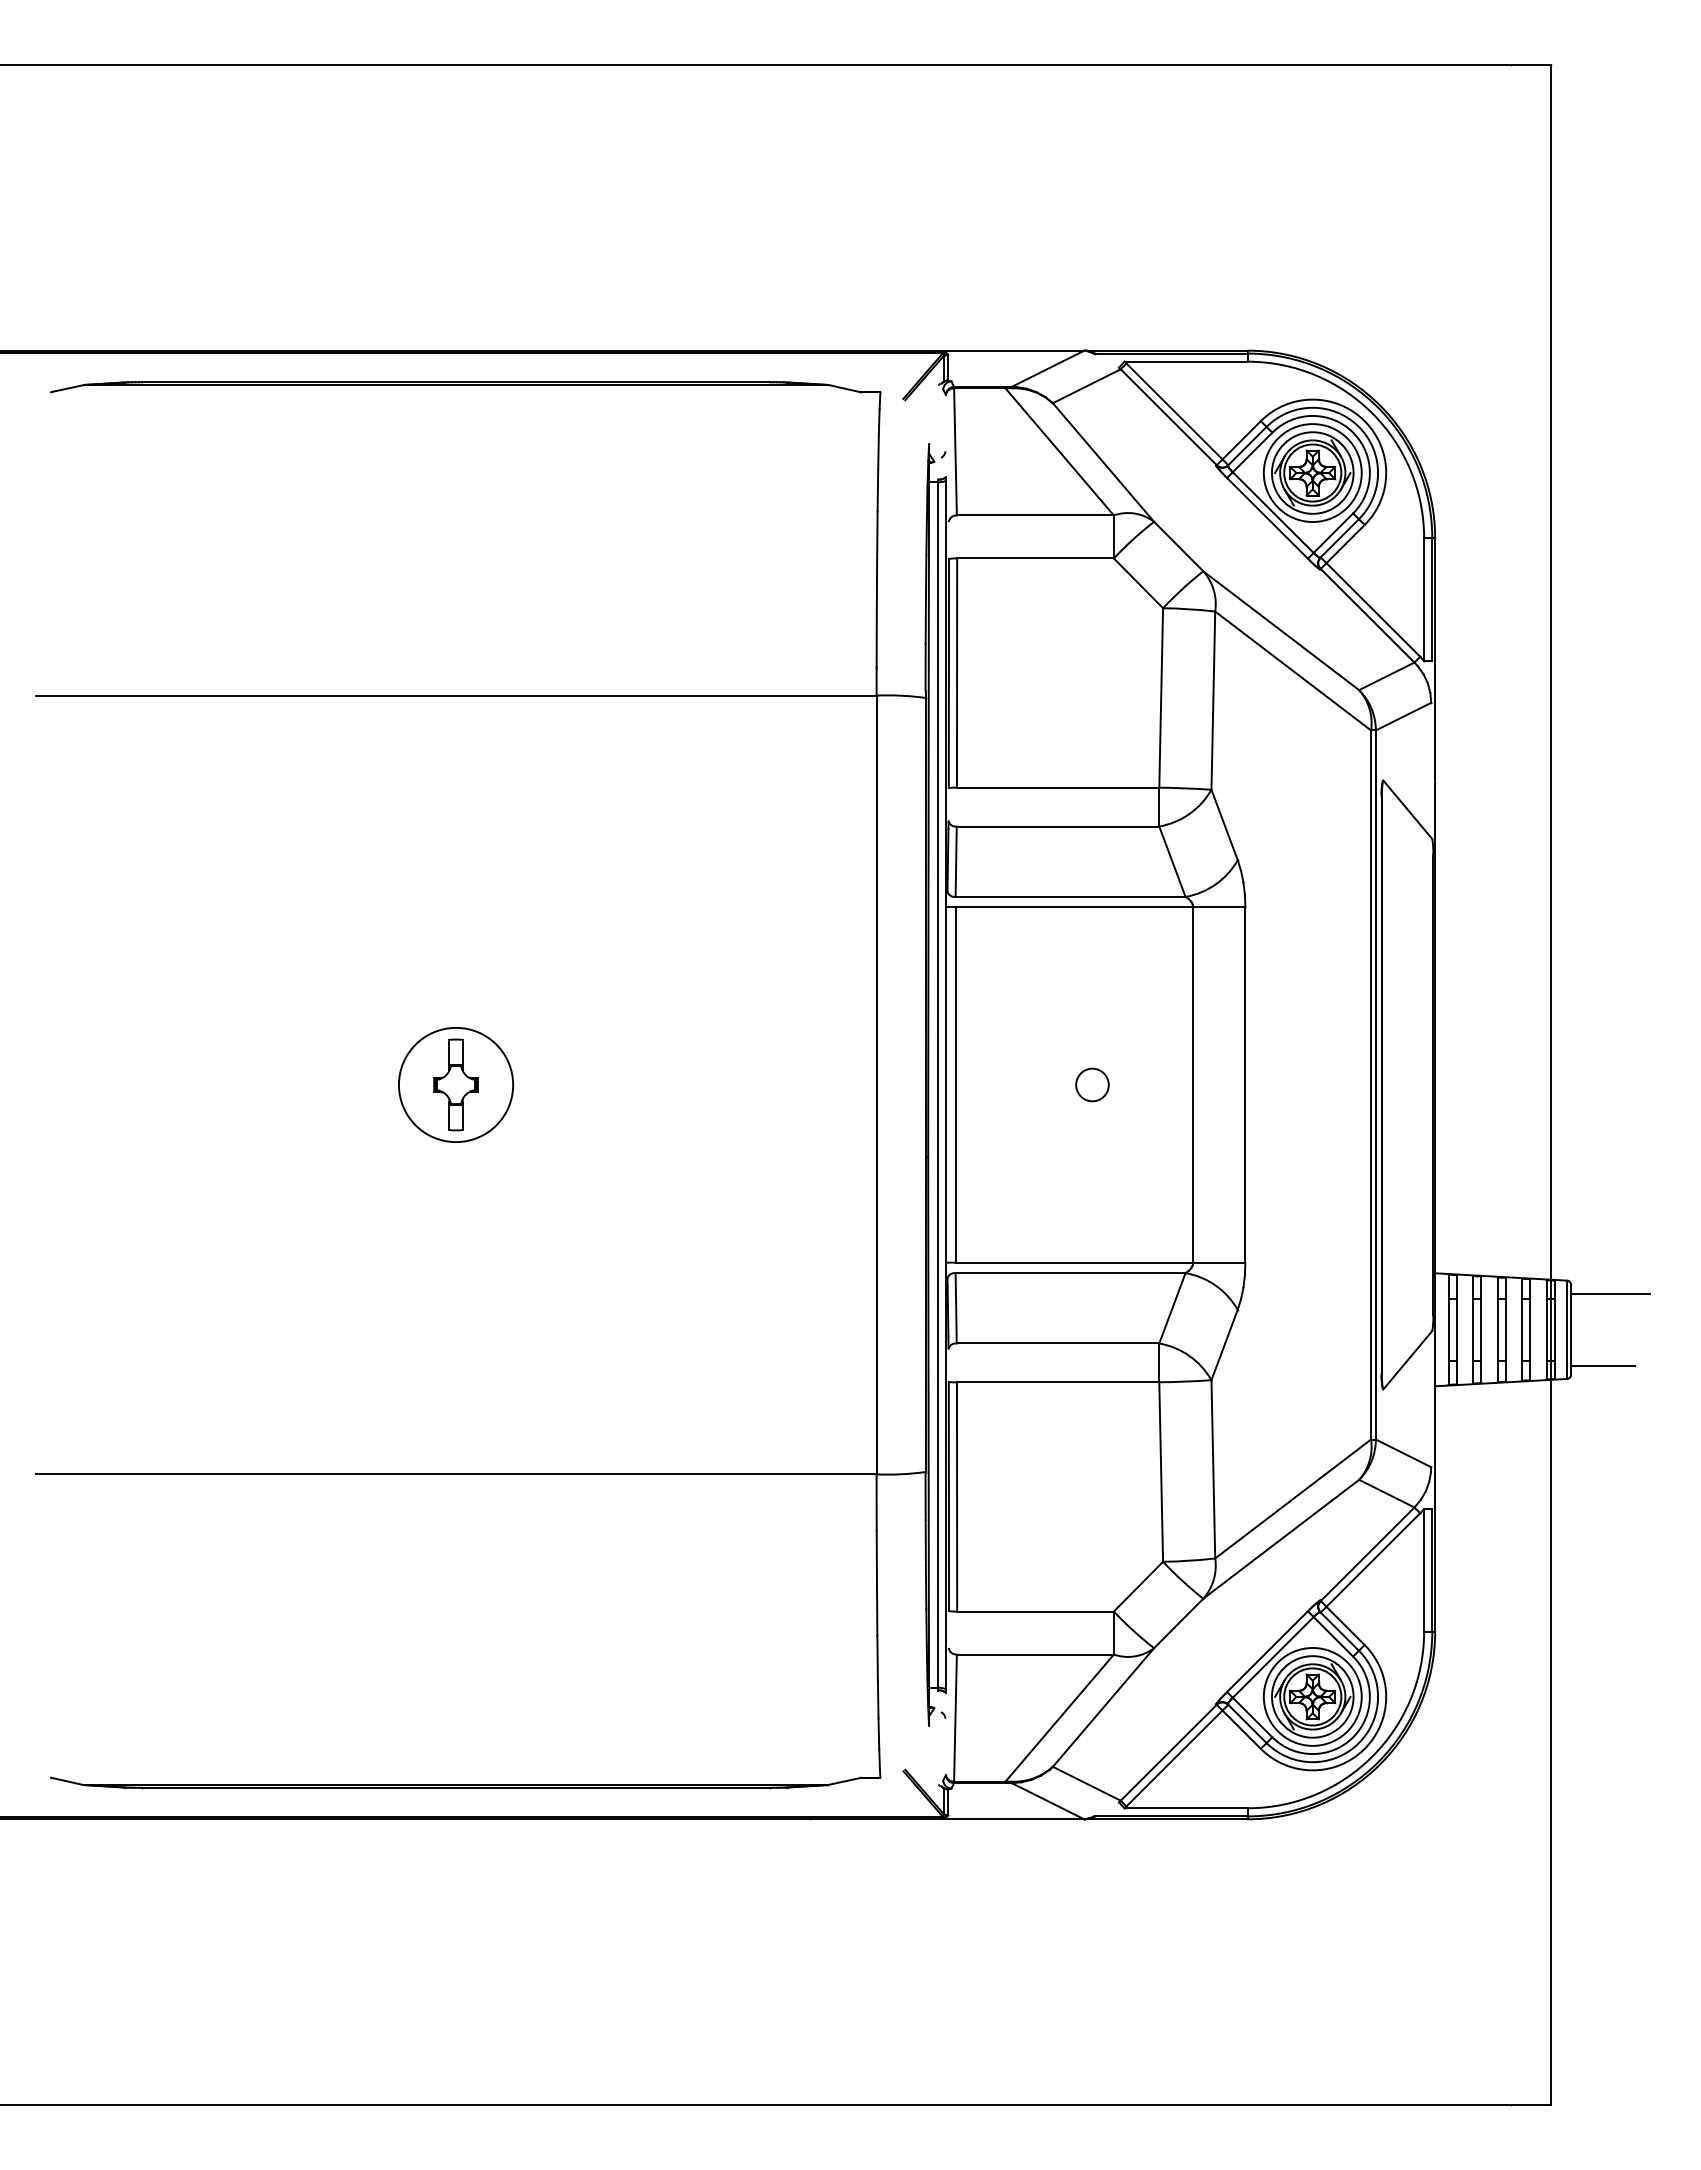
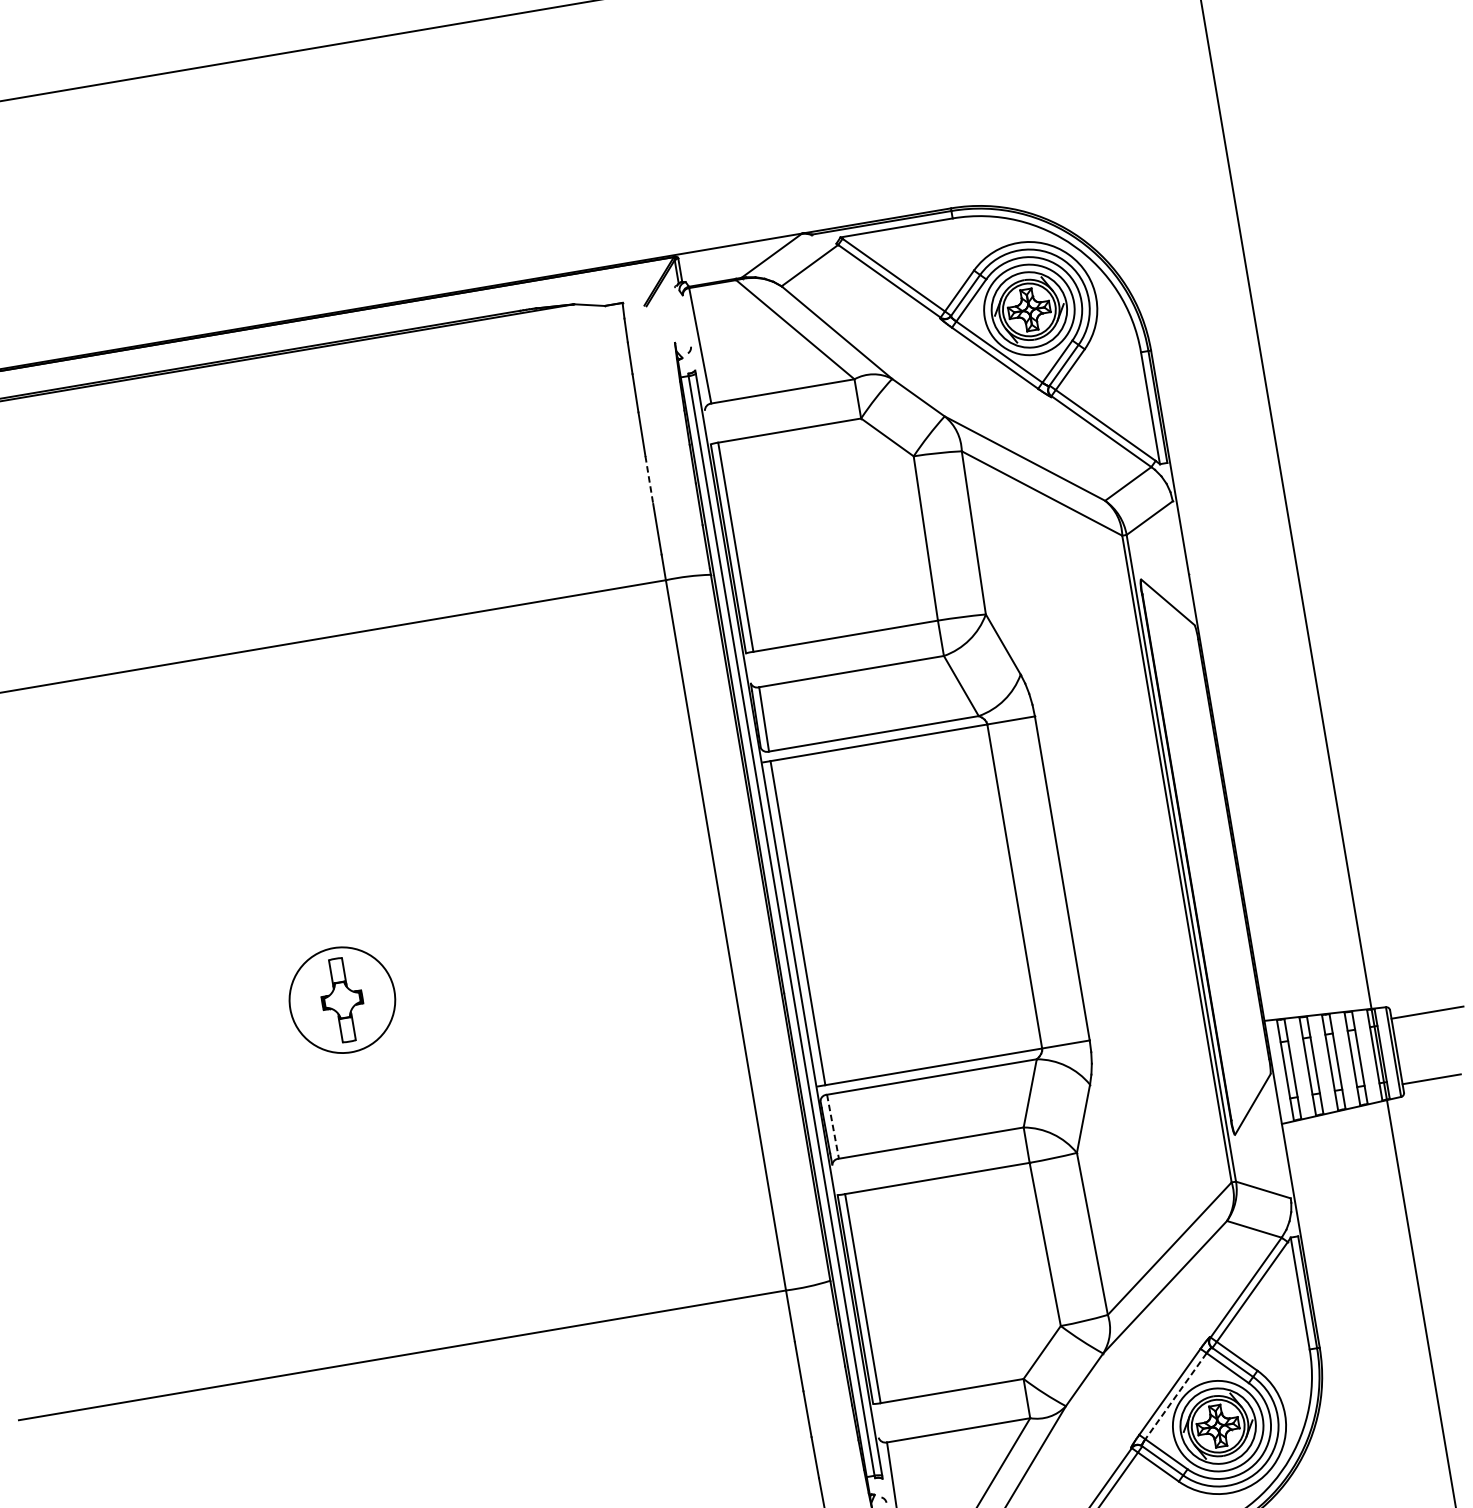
line: (876, 586) -> (648, 480), solid -> dashed
circle: (1092, 1084) -> (922, 901), removed
line: (956, 1308) -> (833, 1126), solid -> dashed
line: (1272, 1657) -> (1175, 1396), solid -> dashed

